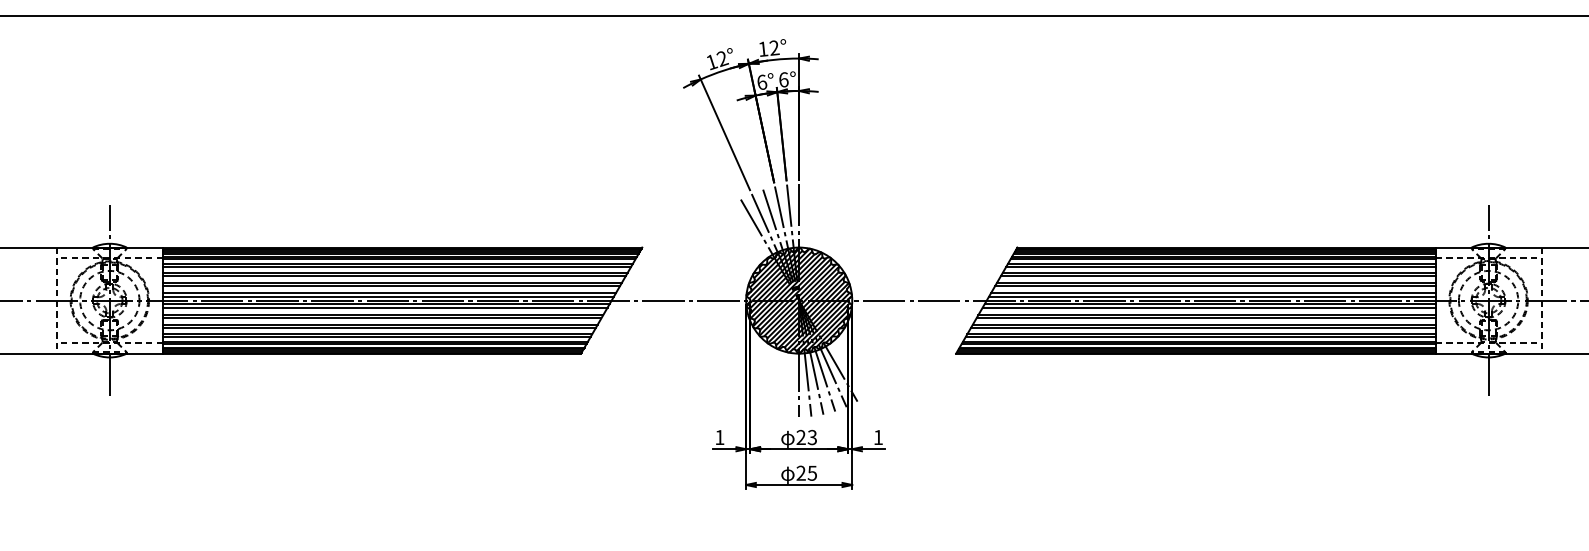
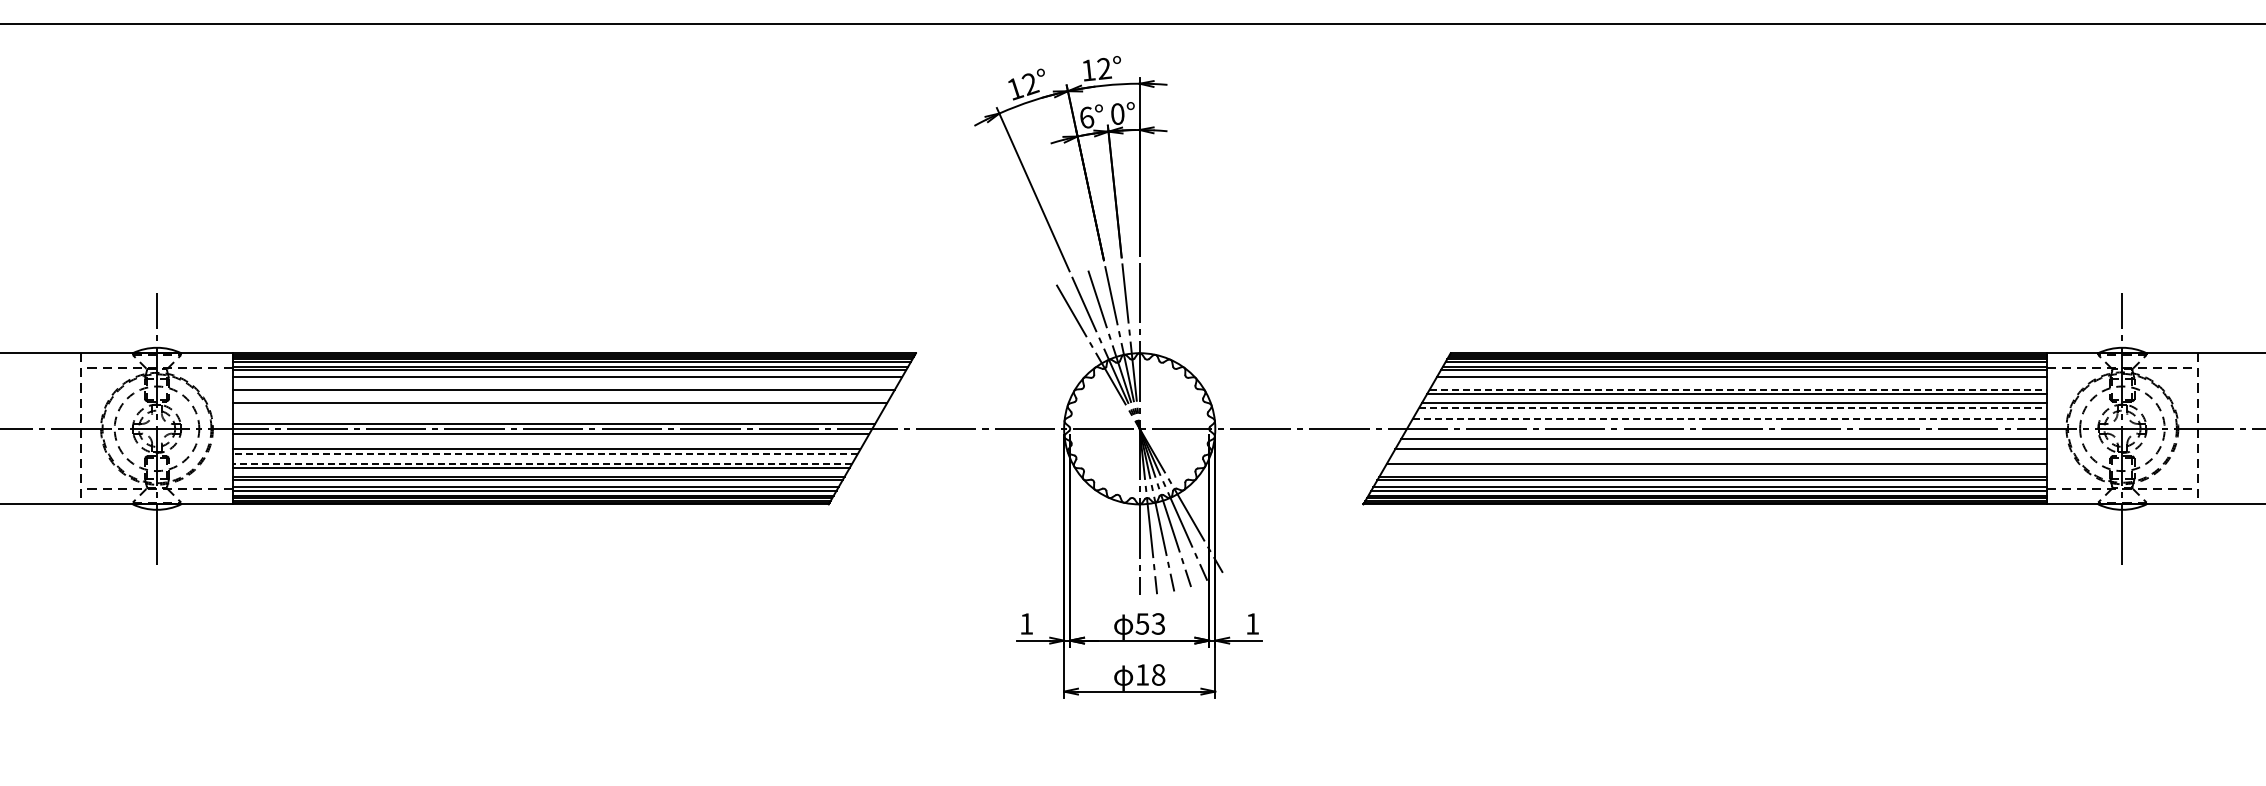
text: (783, 79) -> (1117, 113), 6° -> 0°
line: (396, 266) -> (565, 380), removed
line: (1220, 266) -> (1740, 380), removed
line: (1219, 273) -> (1738, 389), solid -> dashed
line: (394, 275) -> (562, 393), removed
line: (391, 286) -> (558, 408), removed
line: (1215, 286) -> (1732, 408), solid -> dashed
line: (389, 293) -> (555, 418), removed
line: (1212, 293) -> (1729, 418), solid -> dashed
line: (1212, 296) -> (1728, 423), removed
hatch: (799, 300) -> (1139, 428), removed
line: (1210, 304) -> (1725, 434), removed
line: (385, 308) -> (549, 439), removed
line: (382, 318) -> (545, 454), solid -> dashed
line: (1205, 318) -> (1719, 454), removed
line: (380, 324) -> (542, 463), solid -> dashed
line: (1203, 328) -> (1715, 468), removed
text: (801, 437) -> (1142, 623), 23 -> 53
text: (806, 472) -> (1150, 674), 25 -> 18

